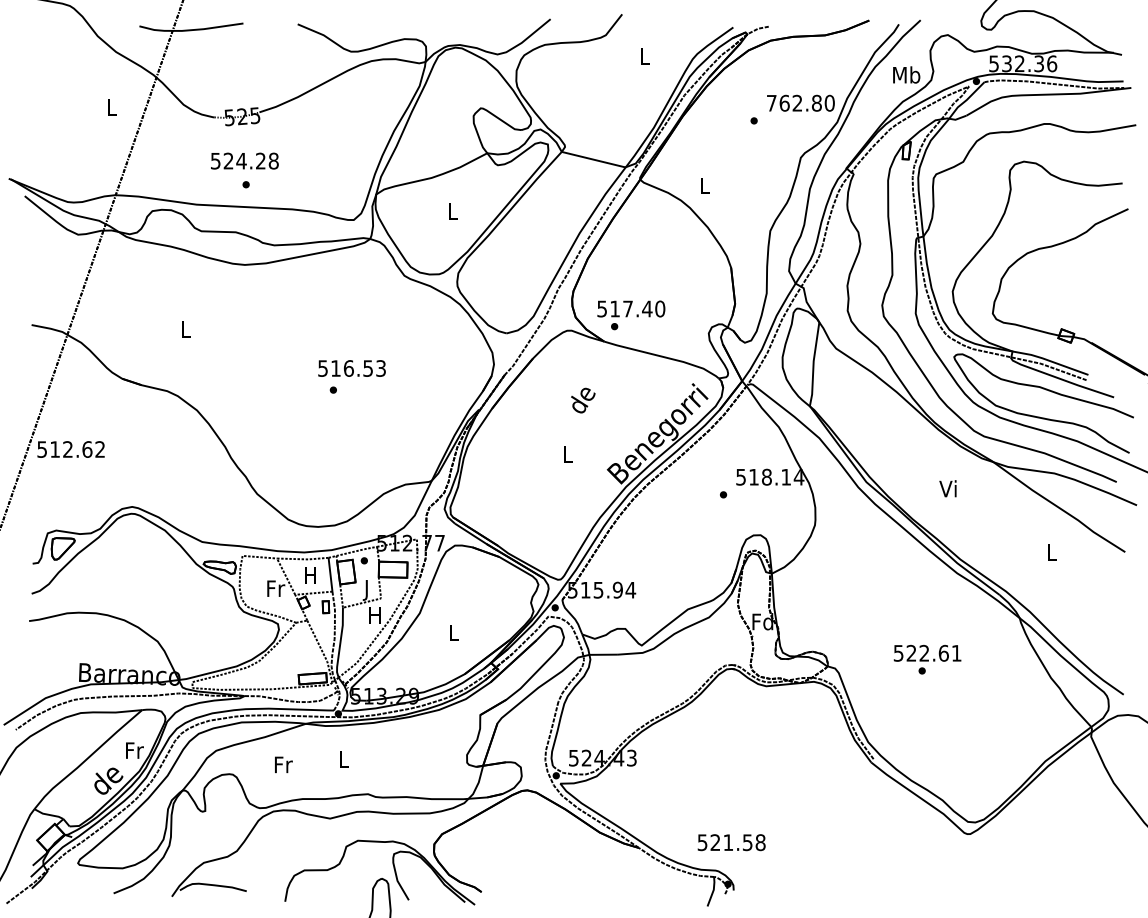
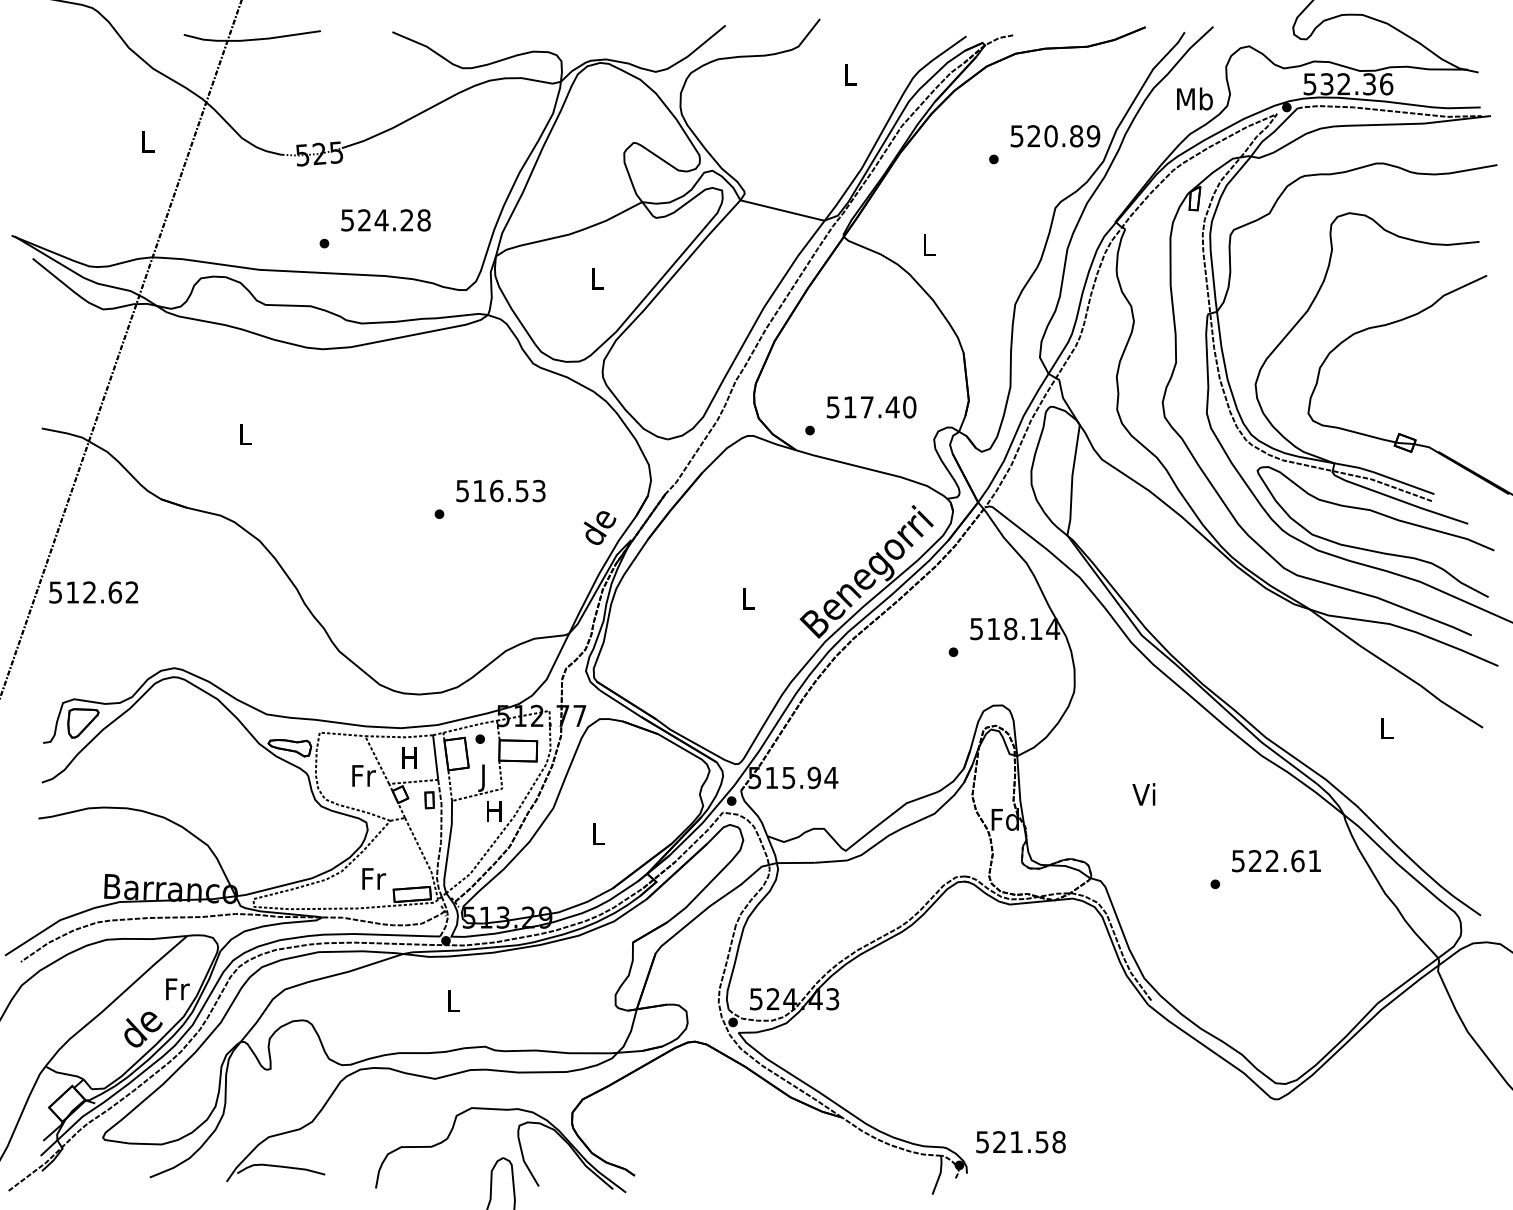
text: (800, 102) -> (1054, 135), 762.80 -> 520.89
text: (244, 160) -> (385, 219), moved
text: (631, 308) -> (871, 406), moved
text: (351, 368) -> (500, 491), moved
text: (583, 400) -> (600, 527), moved
text: (947, 488) -> (1143, 794), moved
text: (927, 653) -> (1276, 861), moved
text: (283, 764) -> (373, 878), moved
text: (731, 842) -> (1020, 1142), moved

